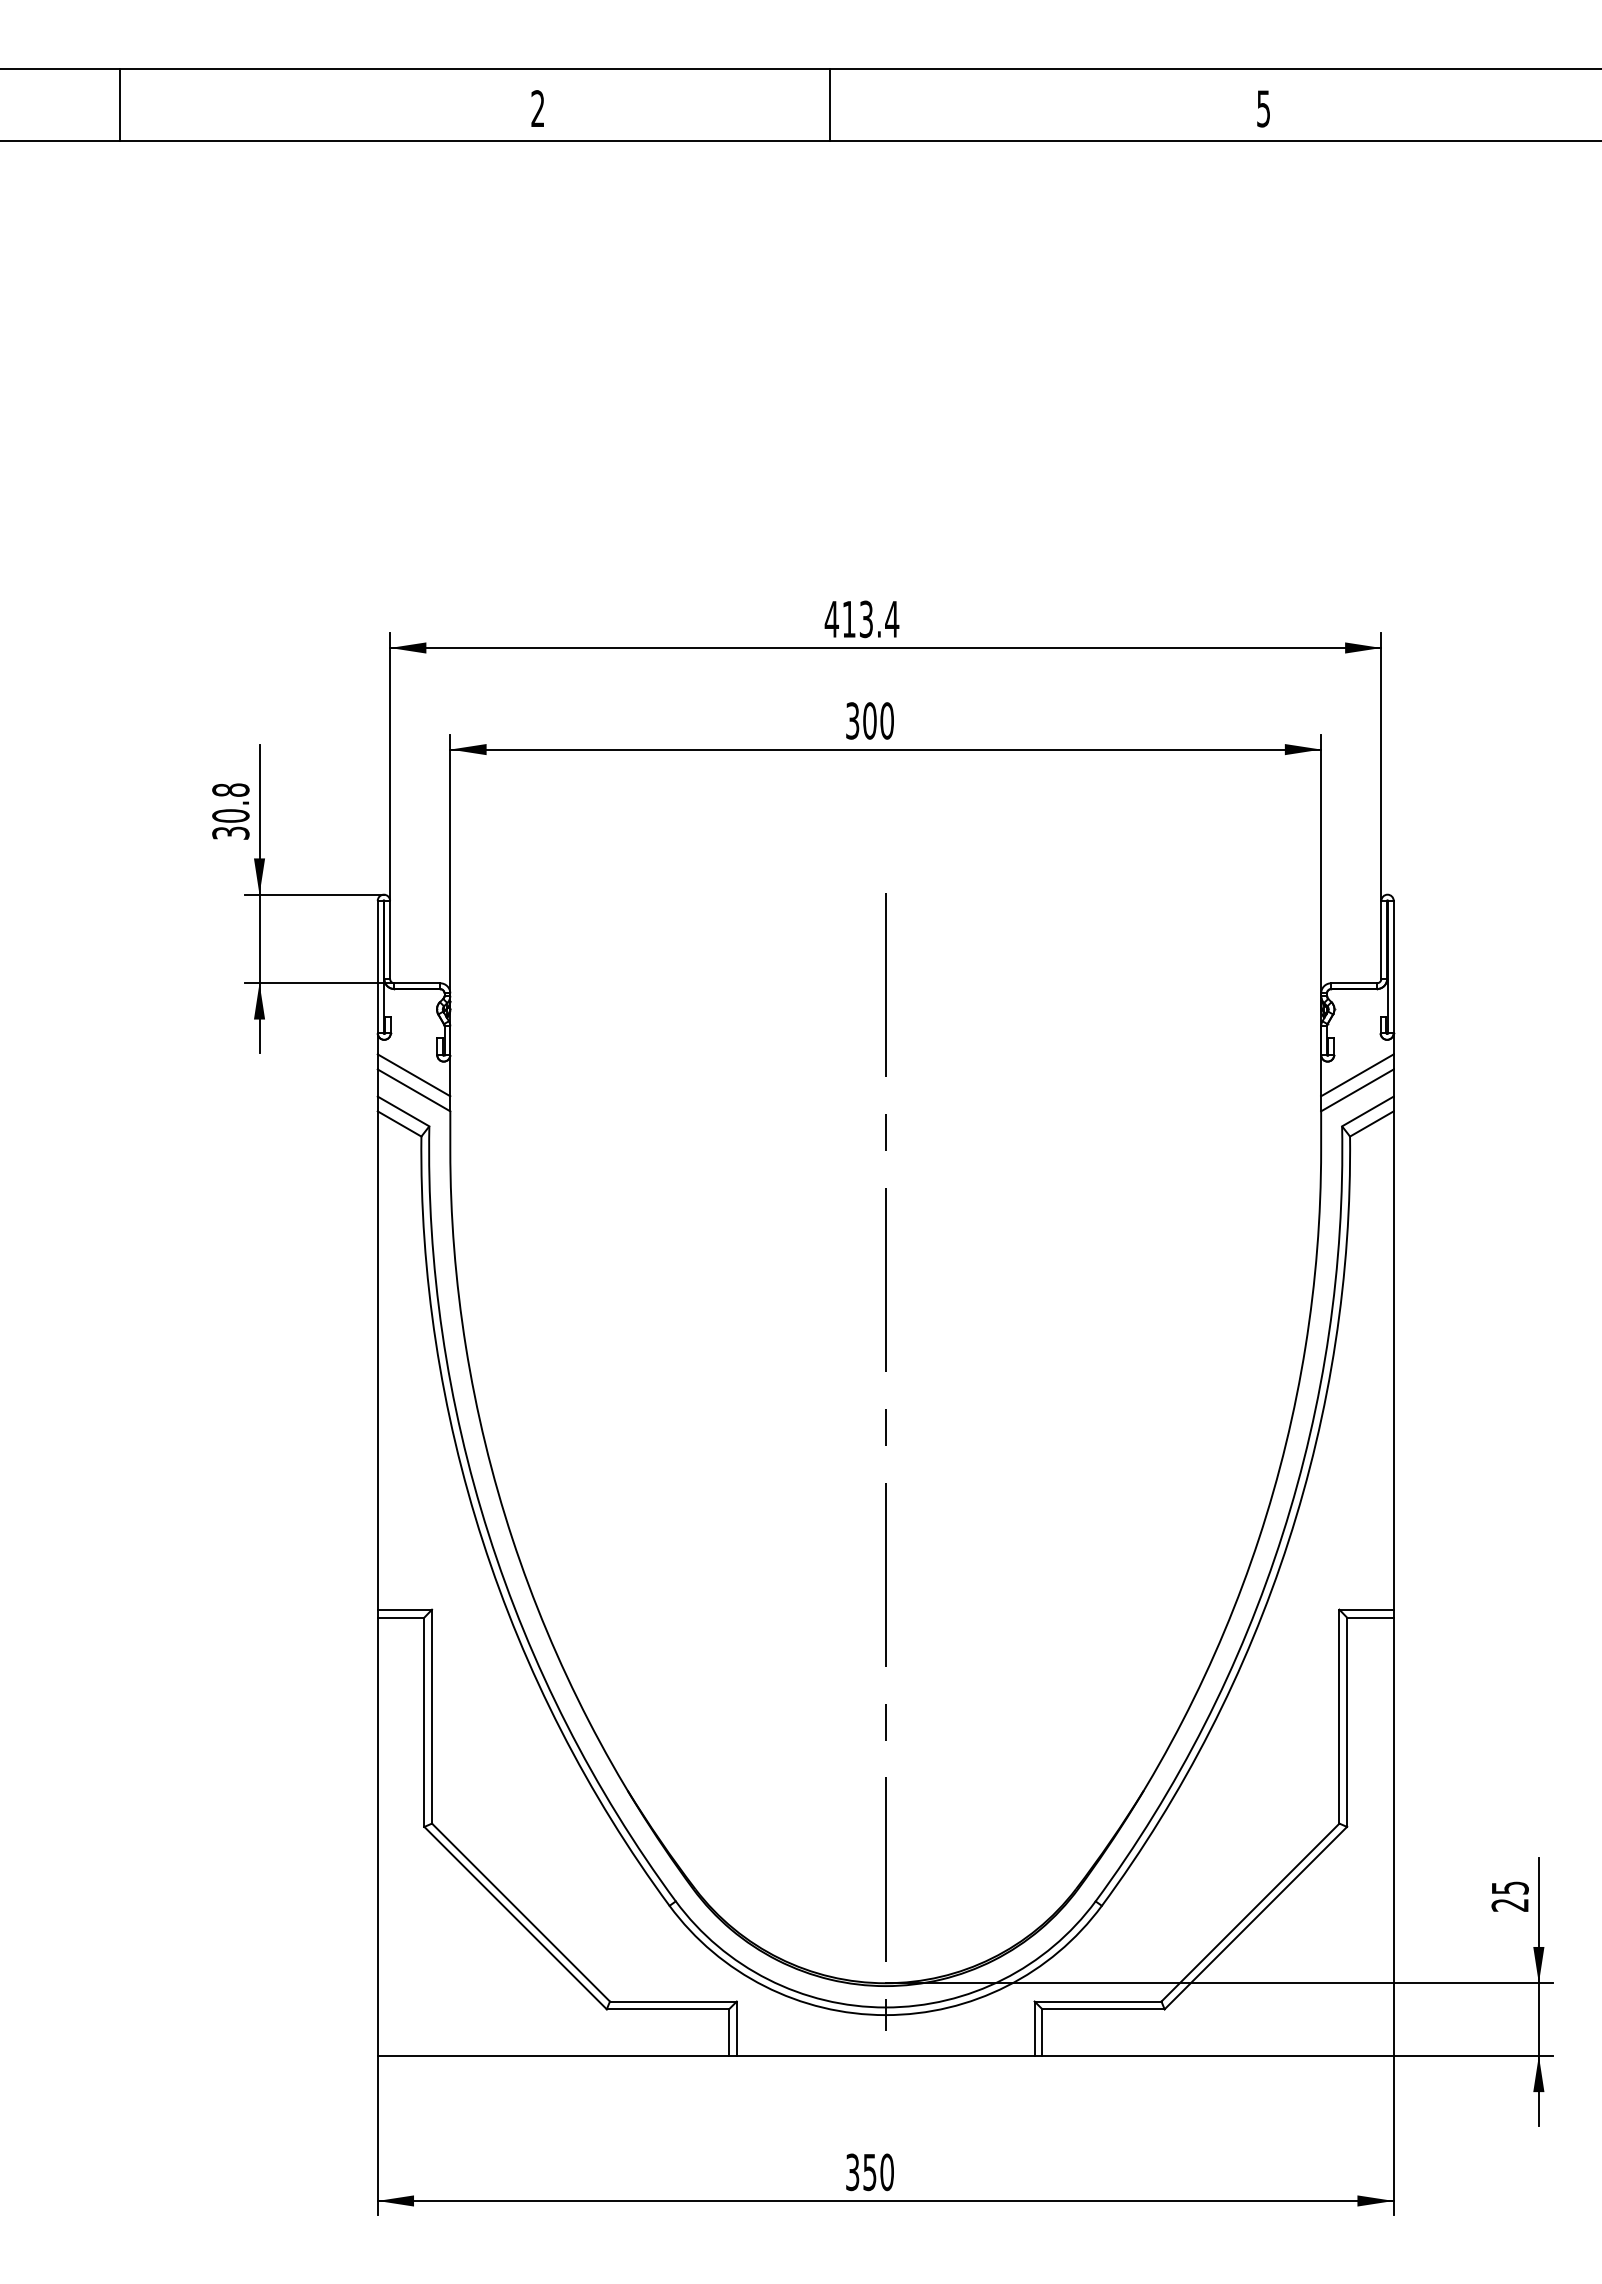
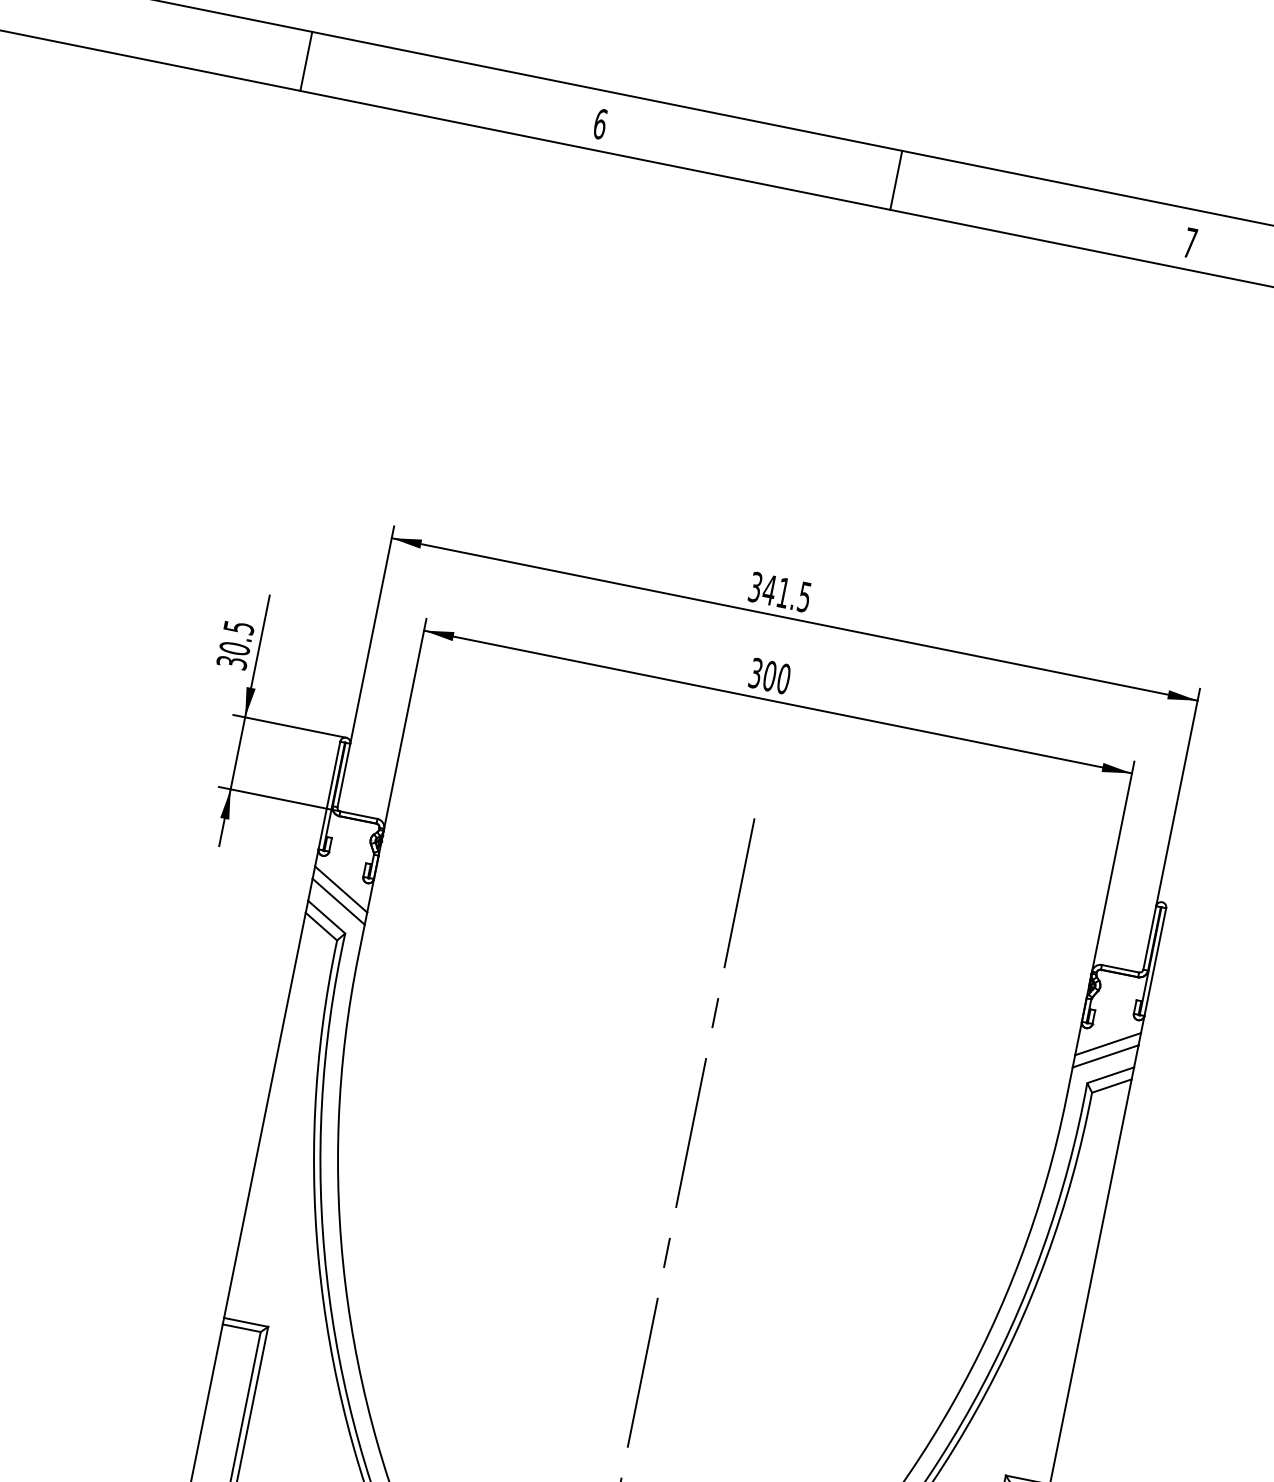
line: (120, 104) -> (306, 61), moved
line: (830, 104) -> (896, 180), moved
text: (537, 108) -> (600, 123), 2 -> 6
text: (1263, 108) -> (1190, 242), 5 -> 7
text: (861, 619) -> (779, 592), 413.4 -> 341.5
text: (230, 789) -> (238, 627), 30.8 -> 30.5

